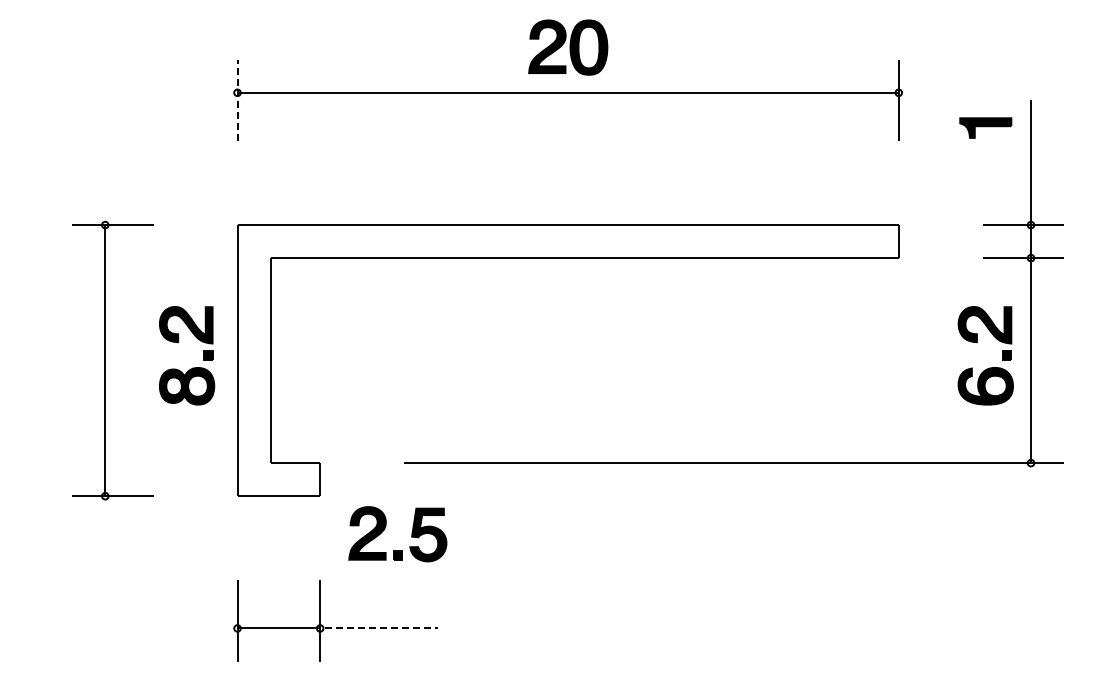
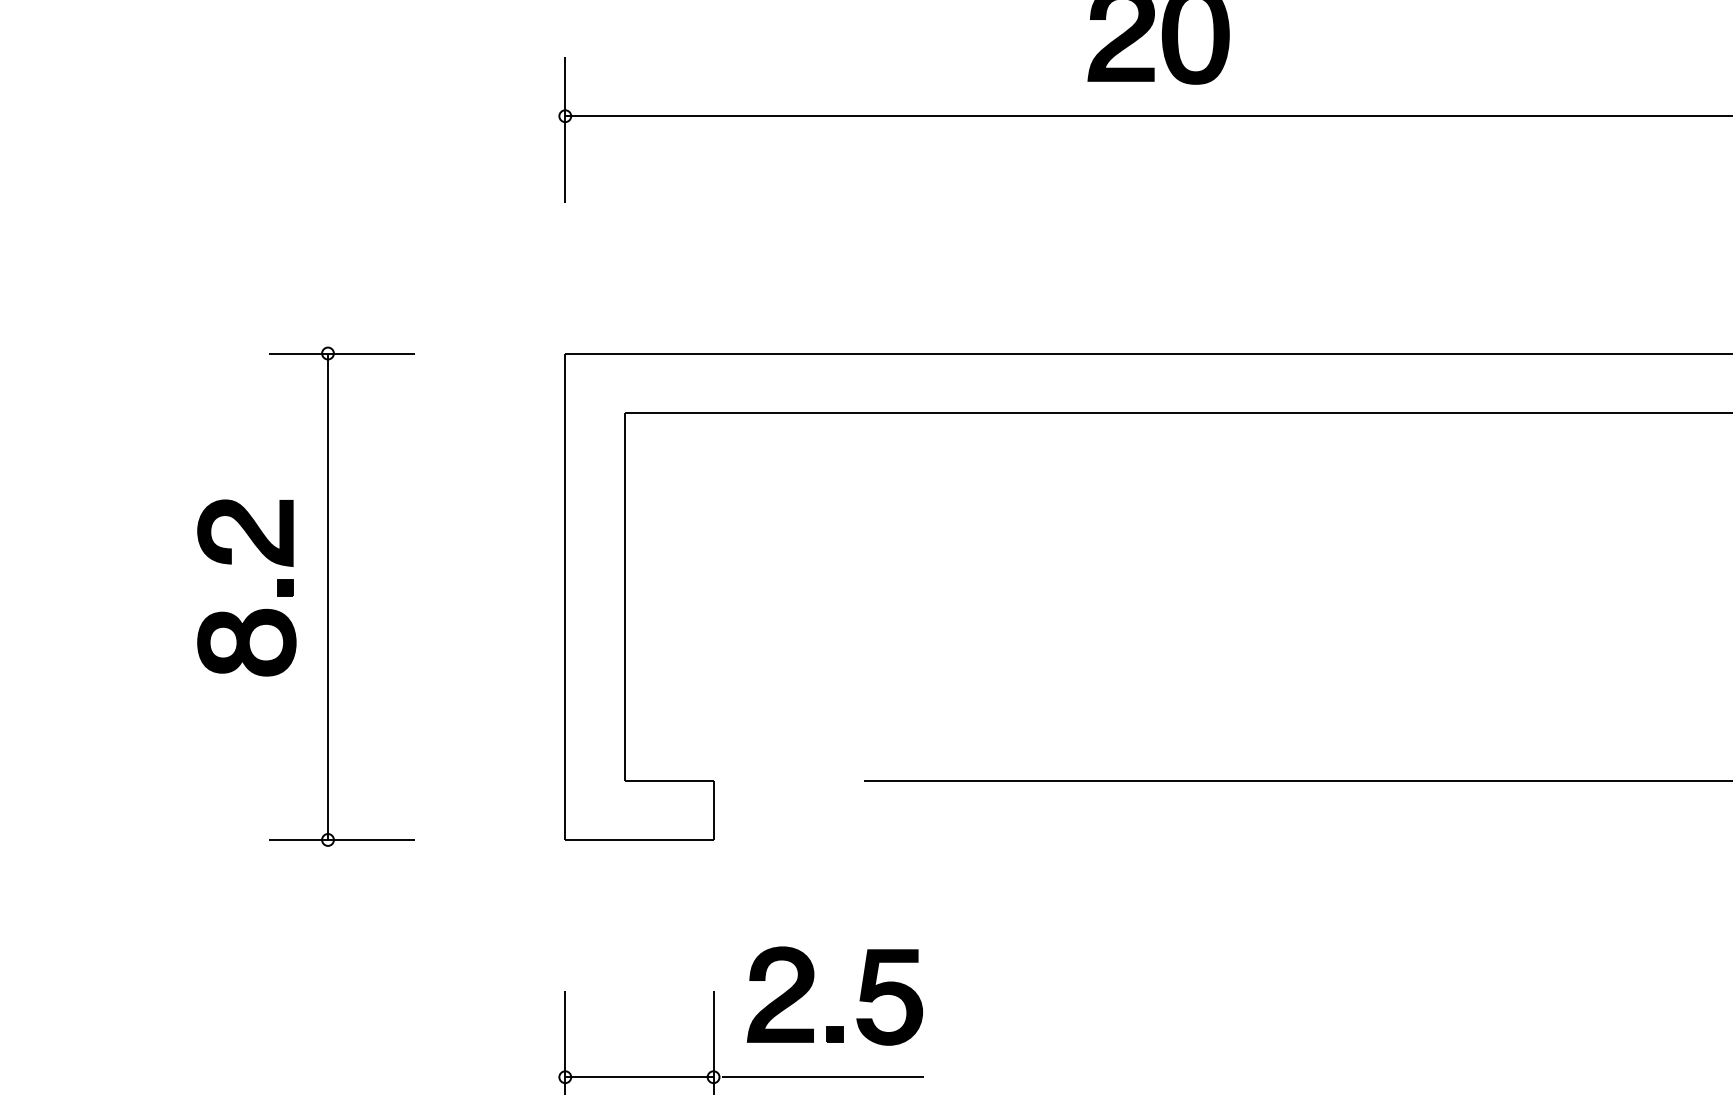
line: (237, 100) -> (565, 129), dashed -> solid
part: (190, 368) -> (253, 610), moved
part: (385, 528) -> (812, 985), moved
line: (381, 628) -> (823, 1077), dashed -> solid

